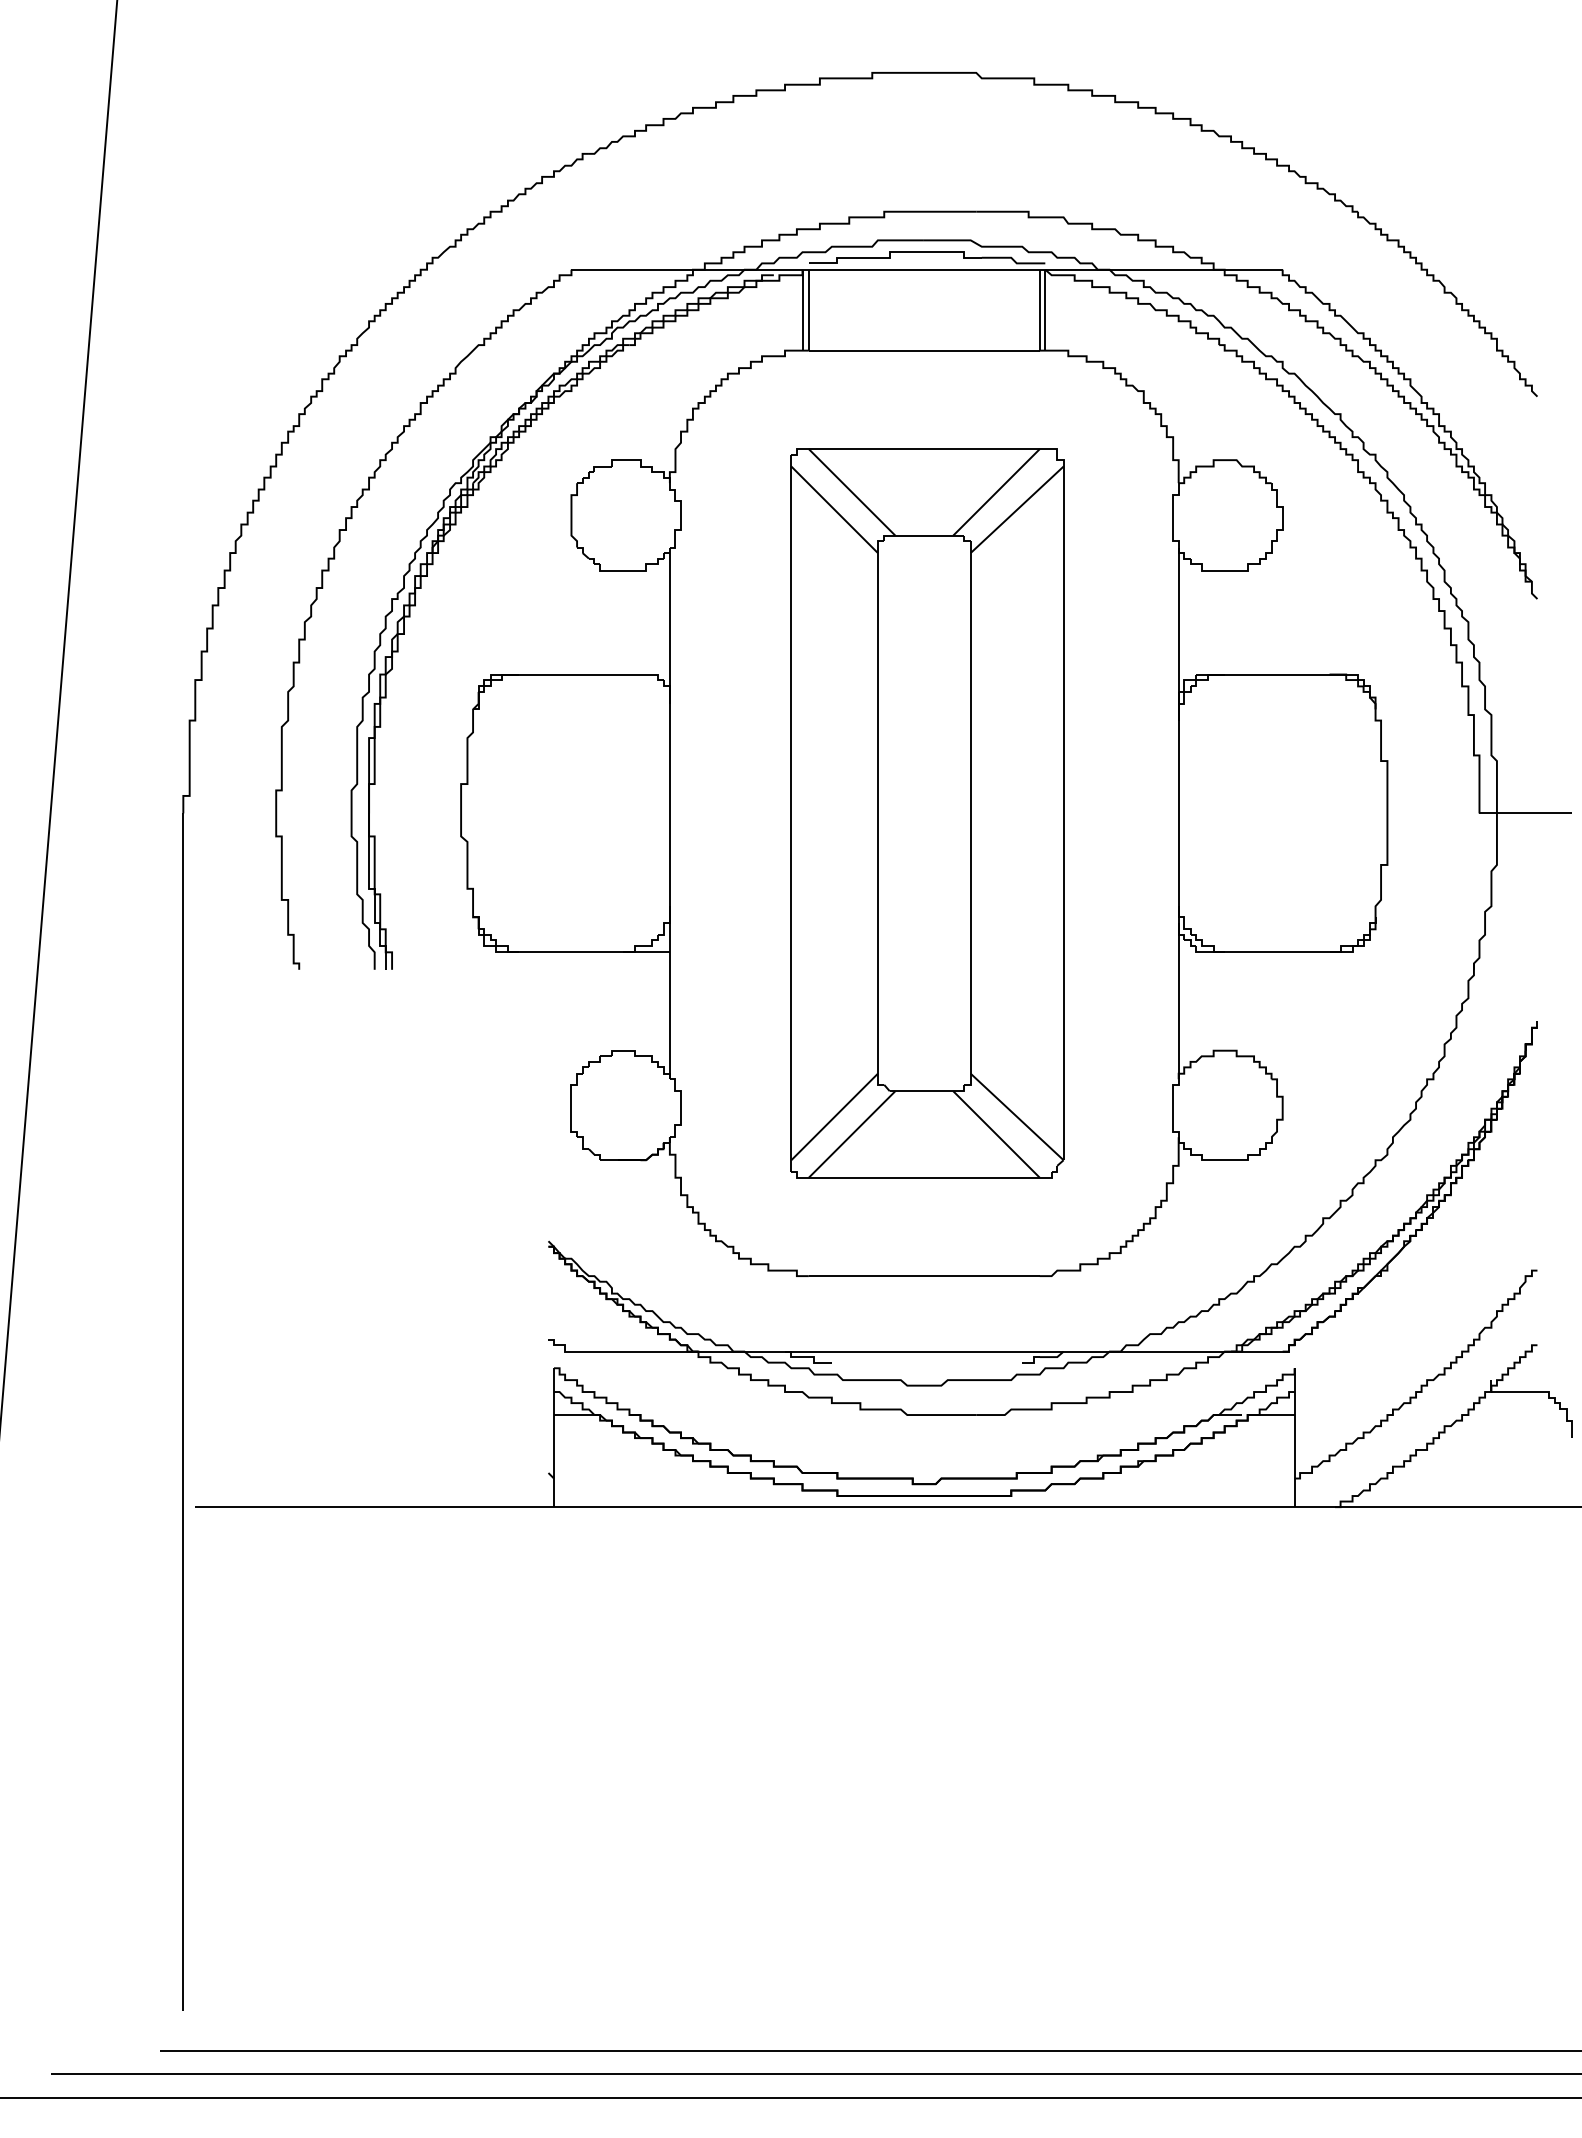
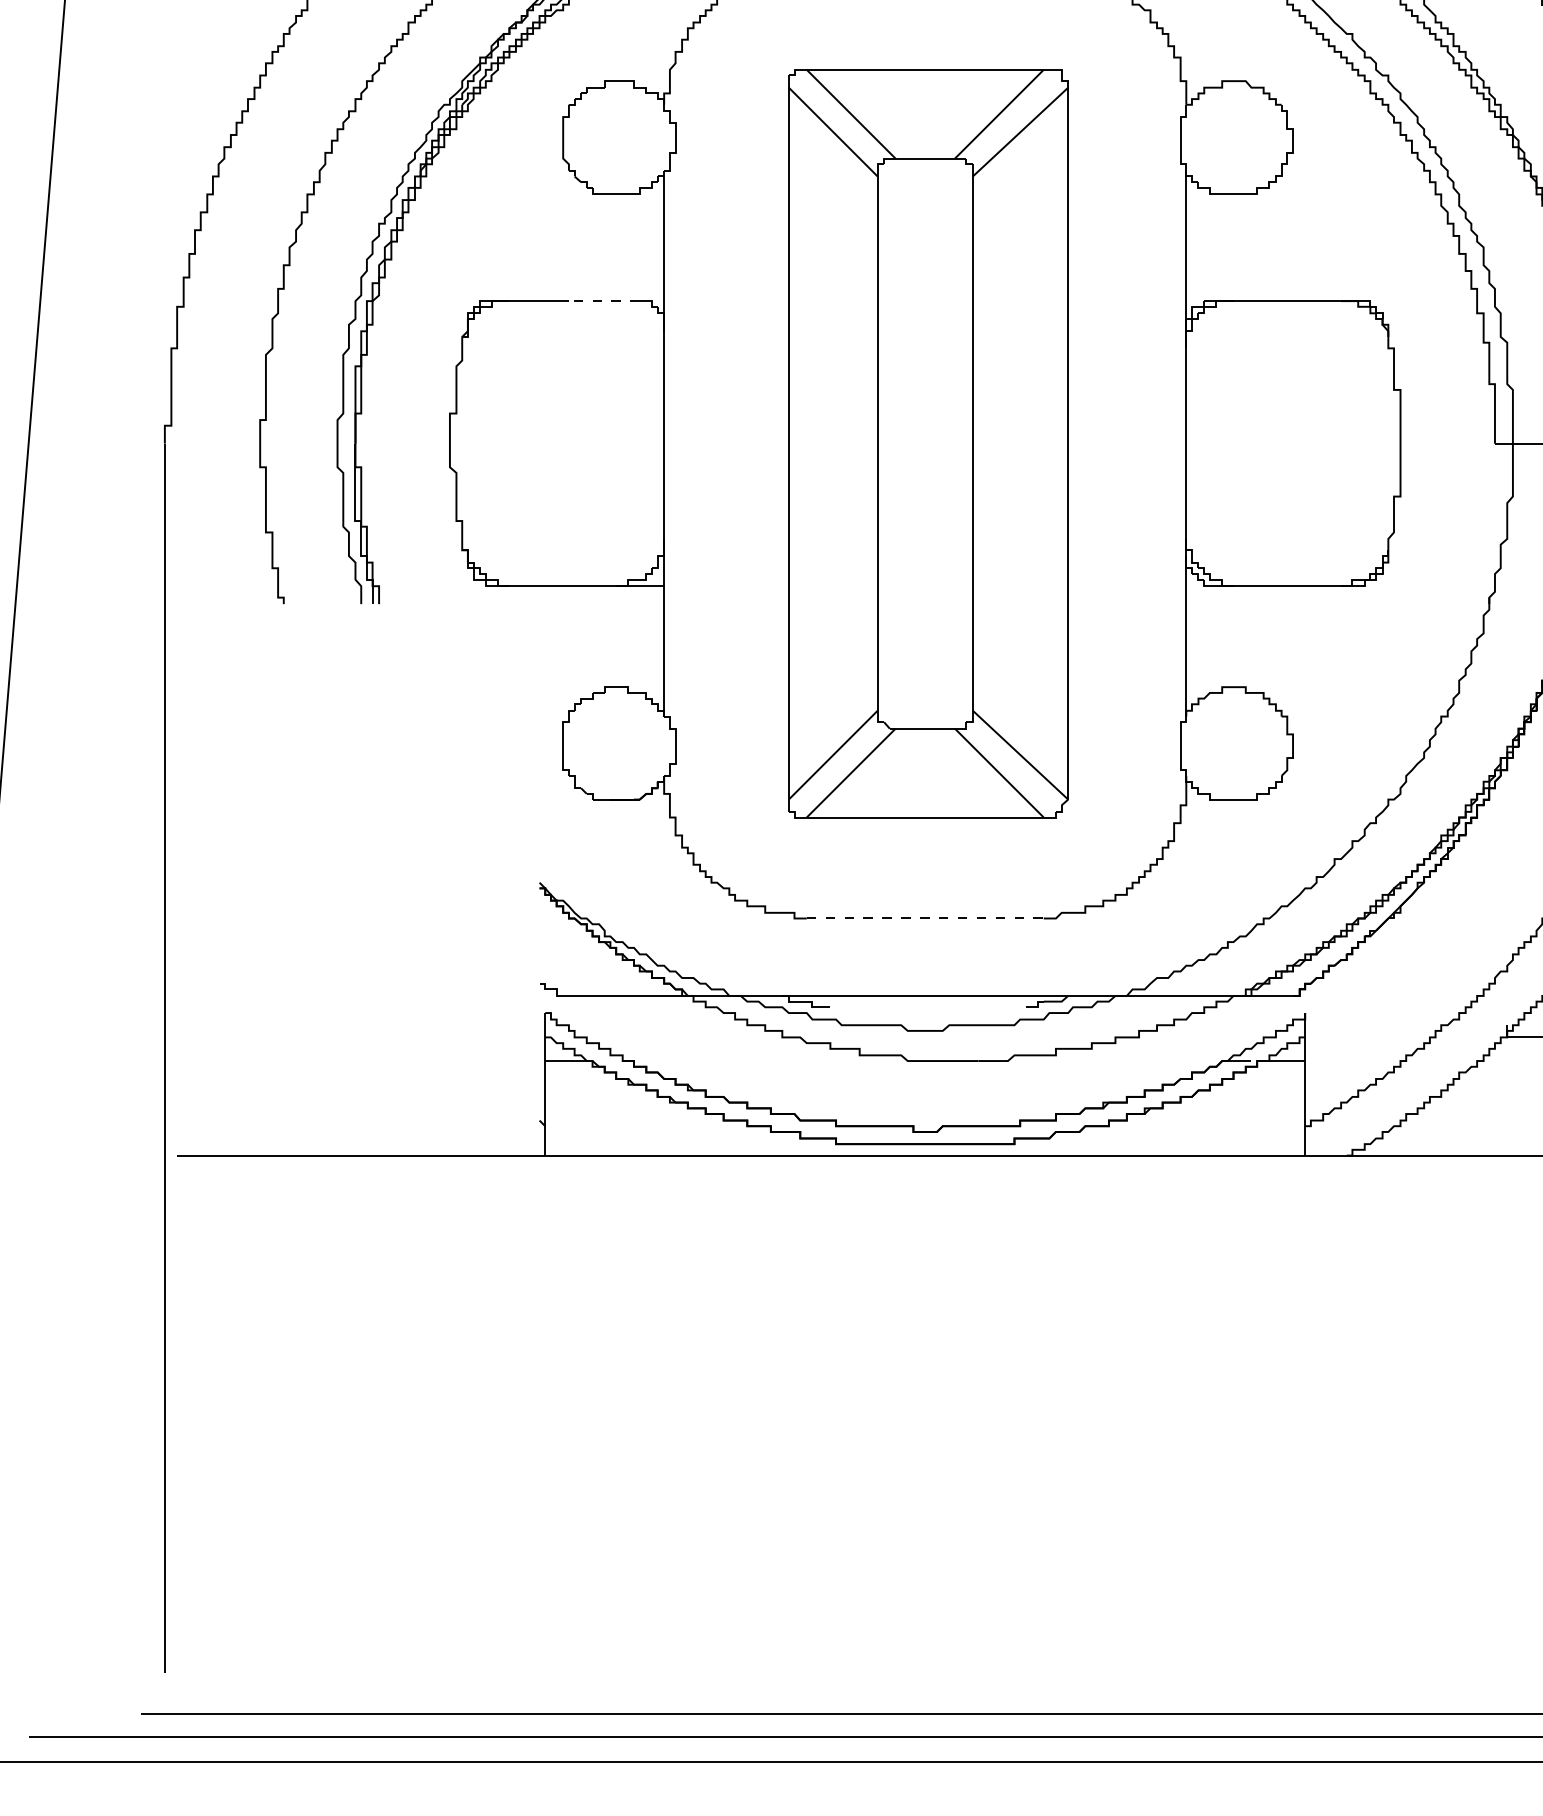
line: (611, 674) -> (604, 301), solid -> dashed
line: (924, 1276) -> (925, 918), solid -> dashed

